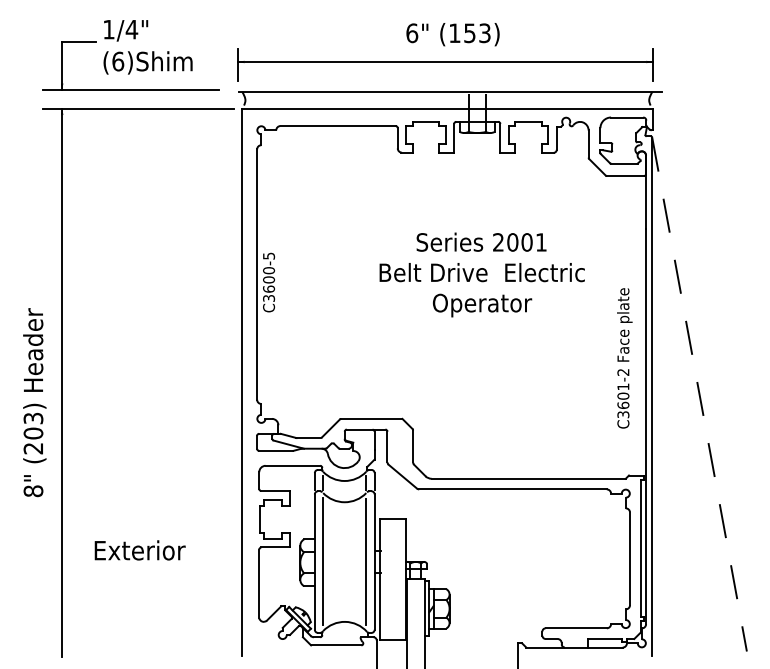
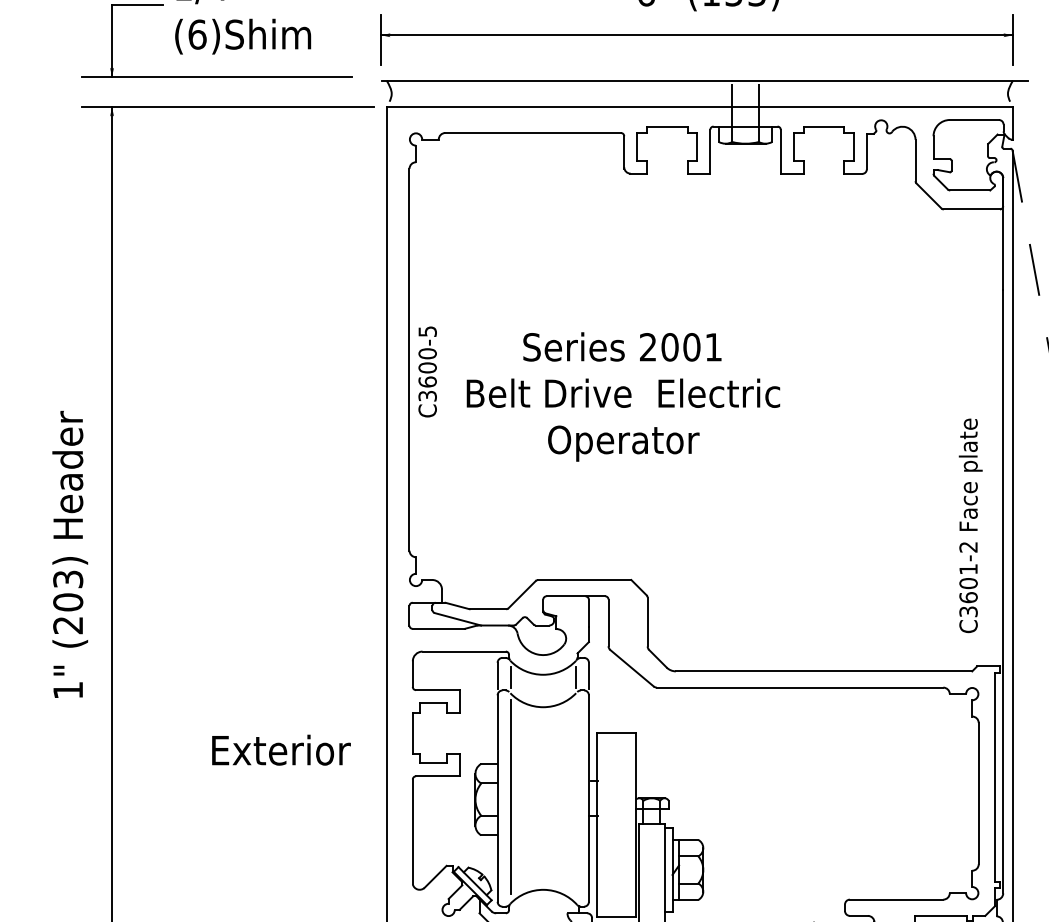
text: (481, 274) -> (622, 396), moved
text: (624, 358) -> (970, 525), moved
text: (33, 491) -> (68, 690), 8" -> 1"
text: (139, 550) -> (280, 750), moved
line: (366, 561) -> (576, 797), removed

